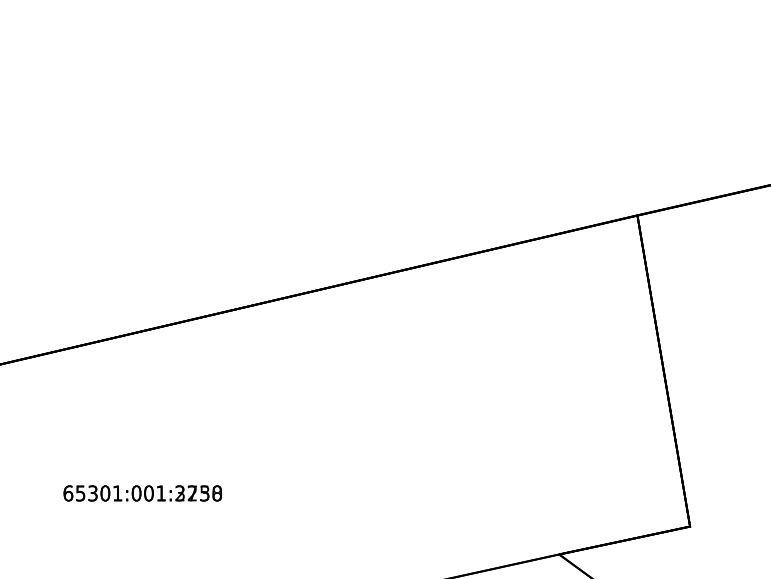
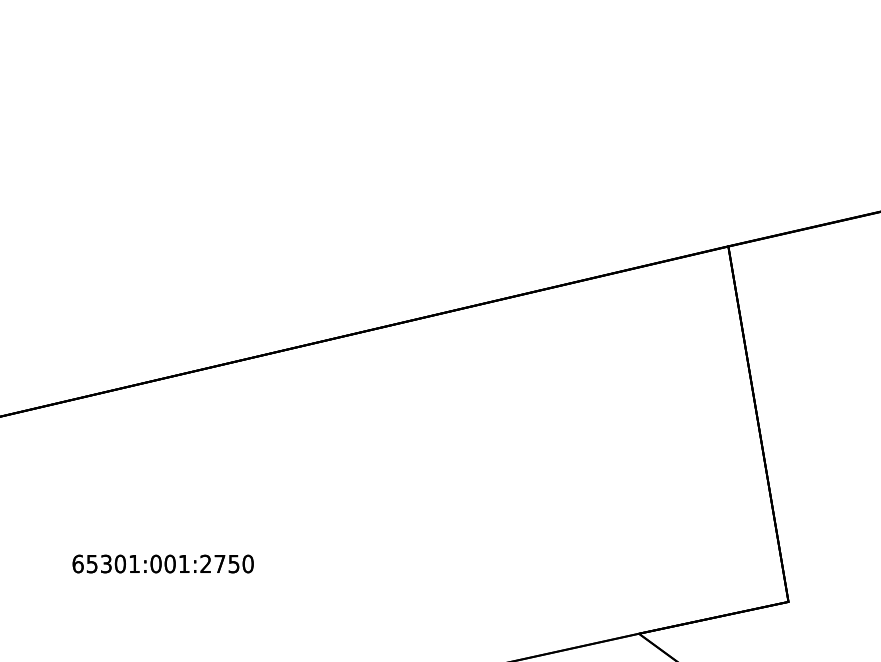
text: (198, 492) -> (226, 563), 65301:001:3238 -> 65301:001:2750

